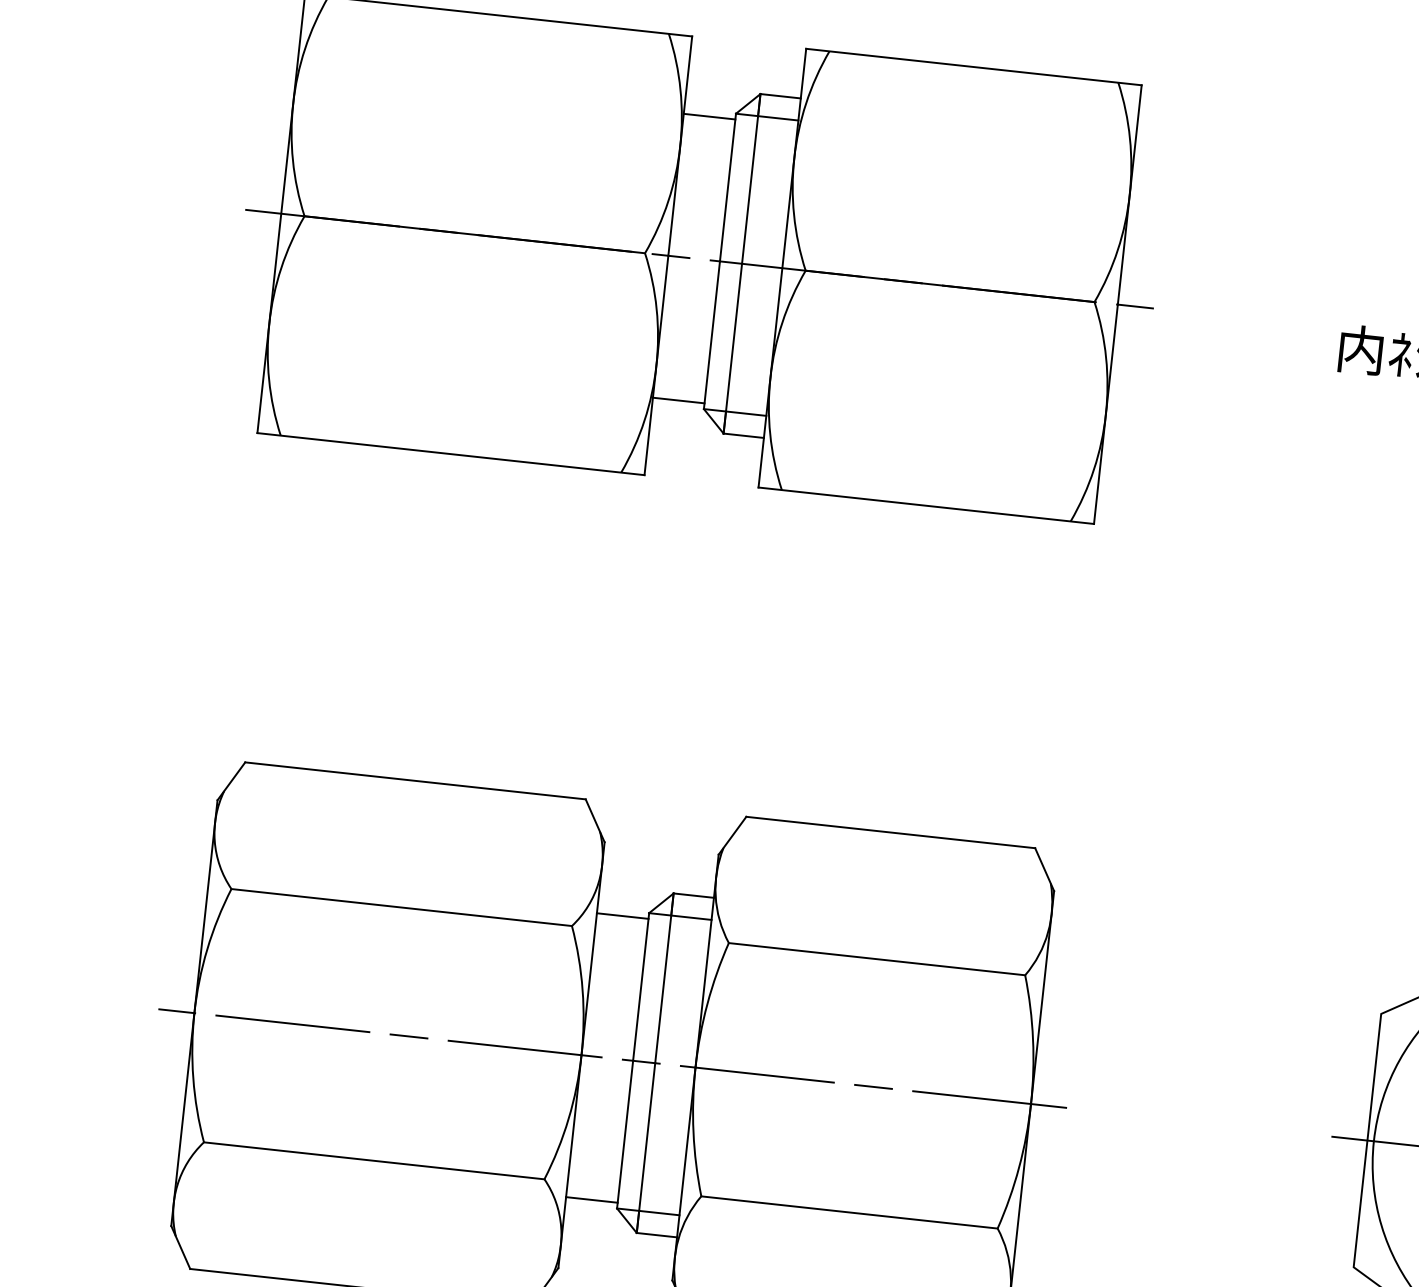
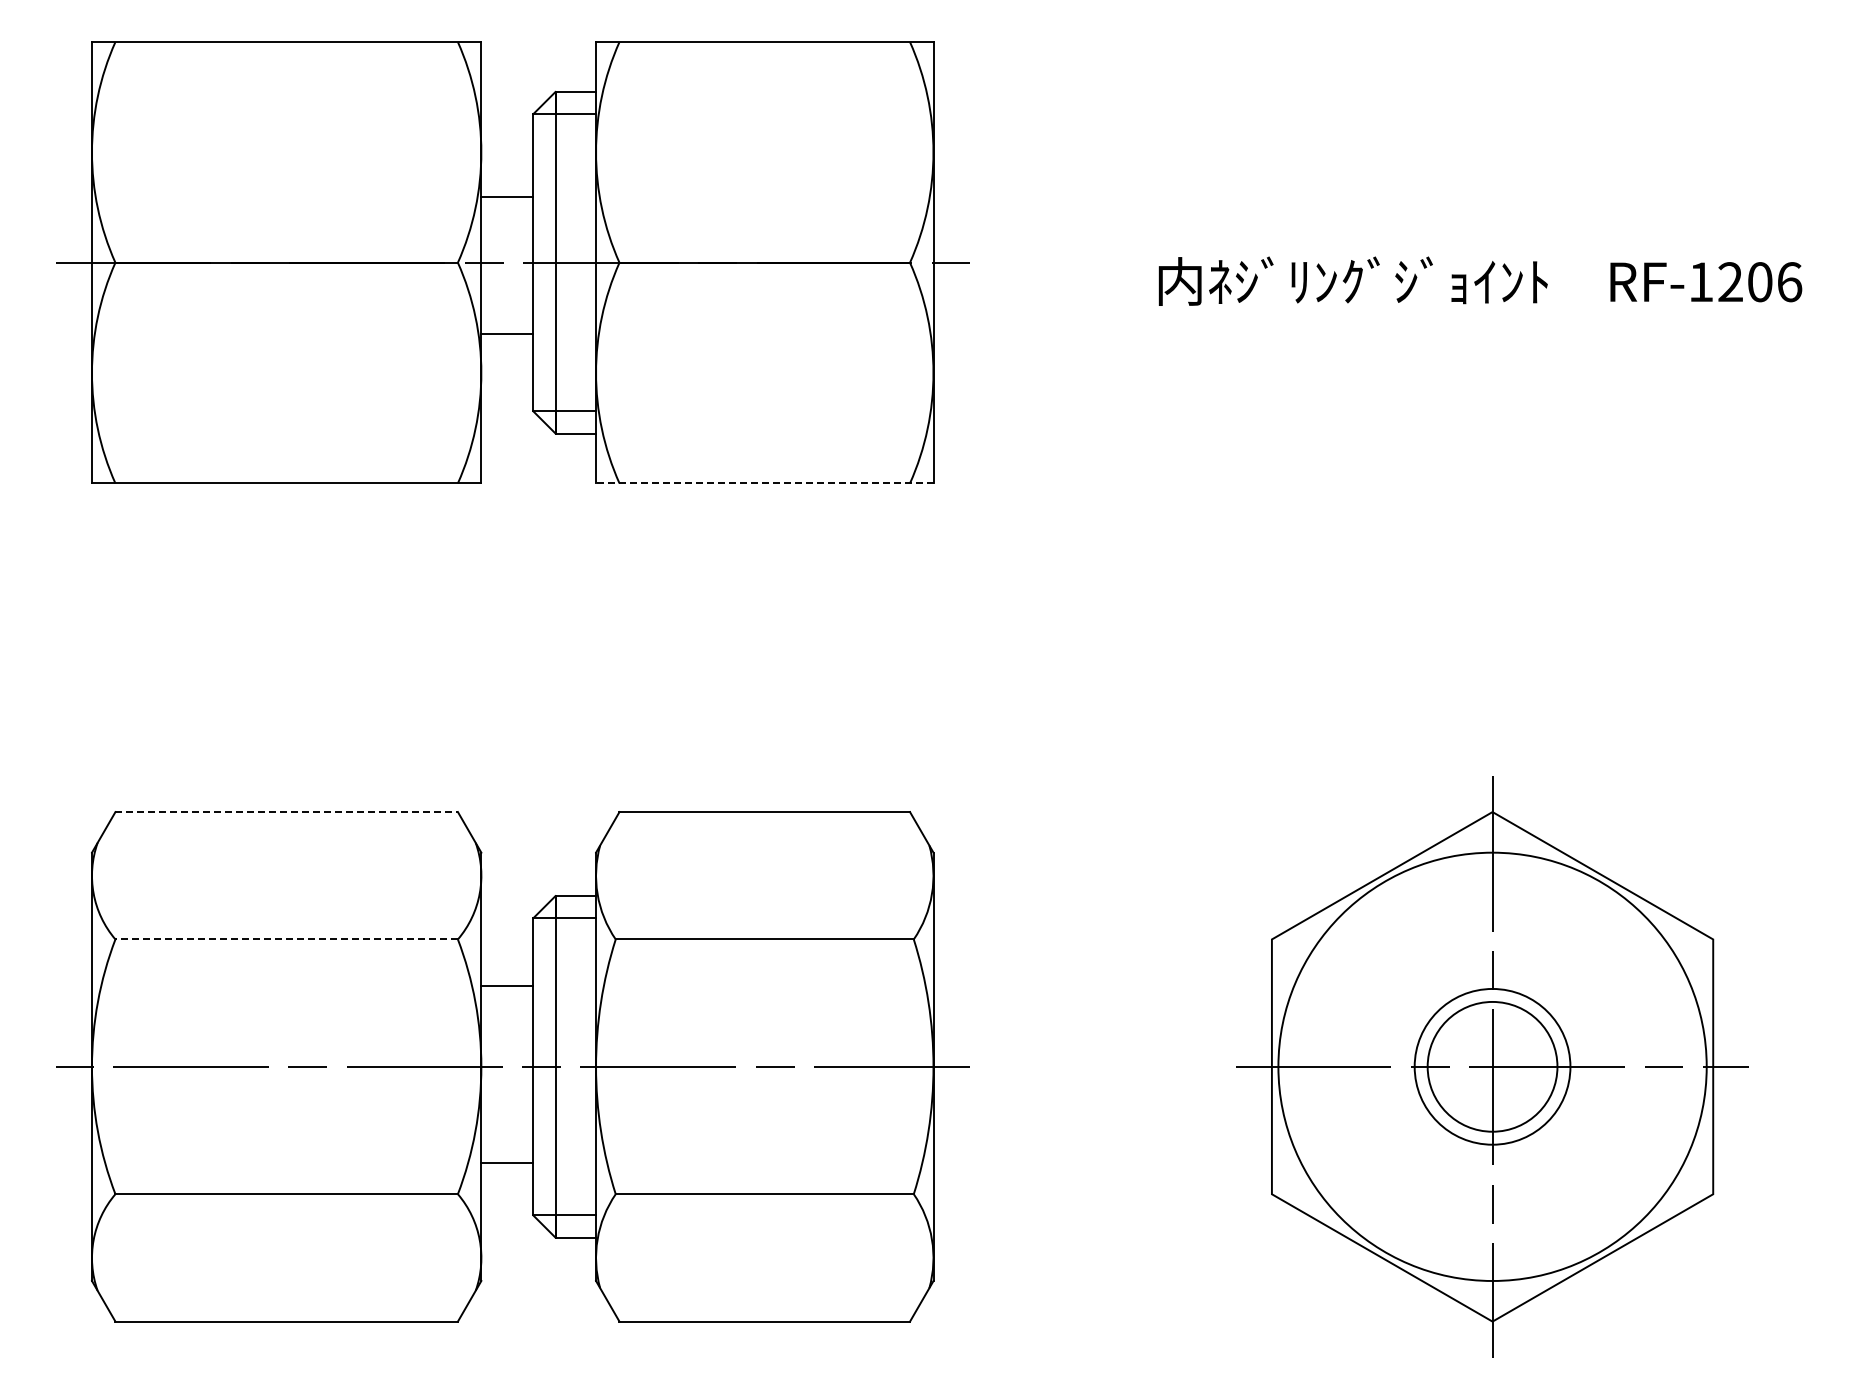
line: (709, 116) -> (507, 196), moved
line: (678, 400) -> (507, 333), moved
line: (925, 505) -> (764, 483), solid -> dashed
line: (416, 781) -> (287, 812), solid -> dashed
line: (401, 907) -> (286, 939), solid -> dashed
line: (622, 916) -> (507, 986), moved
line: (592, 1199) -> (507, 1162), moved

